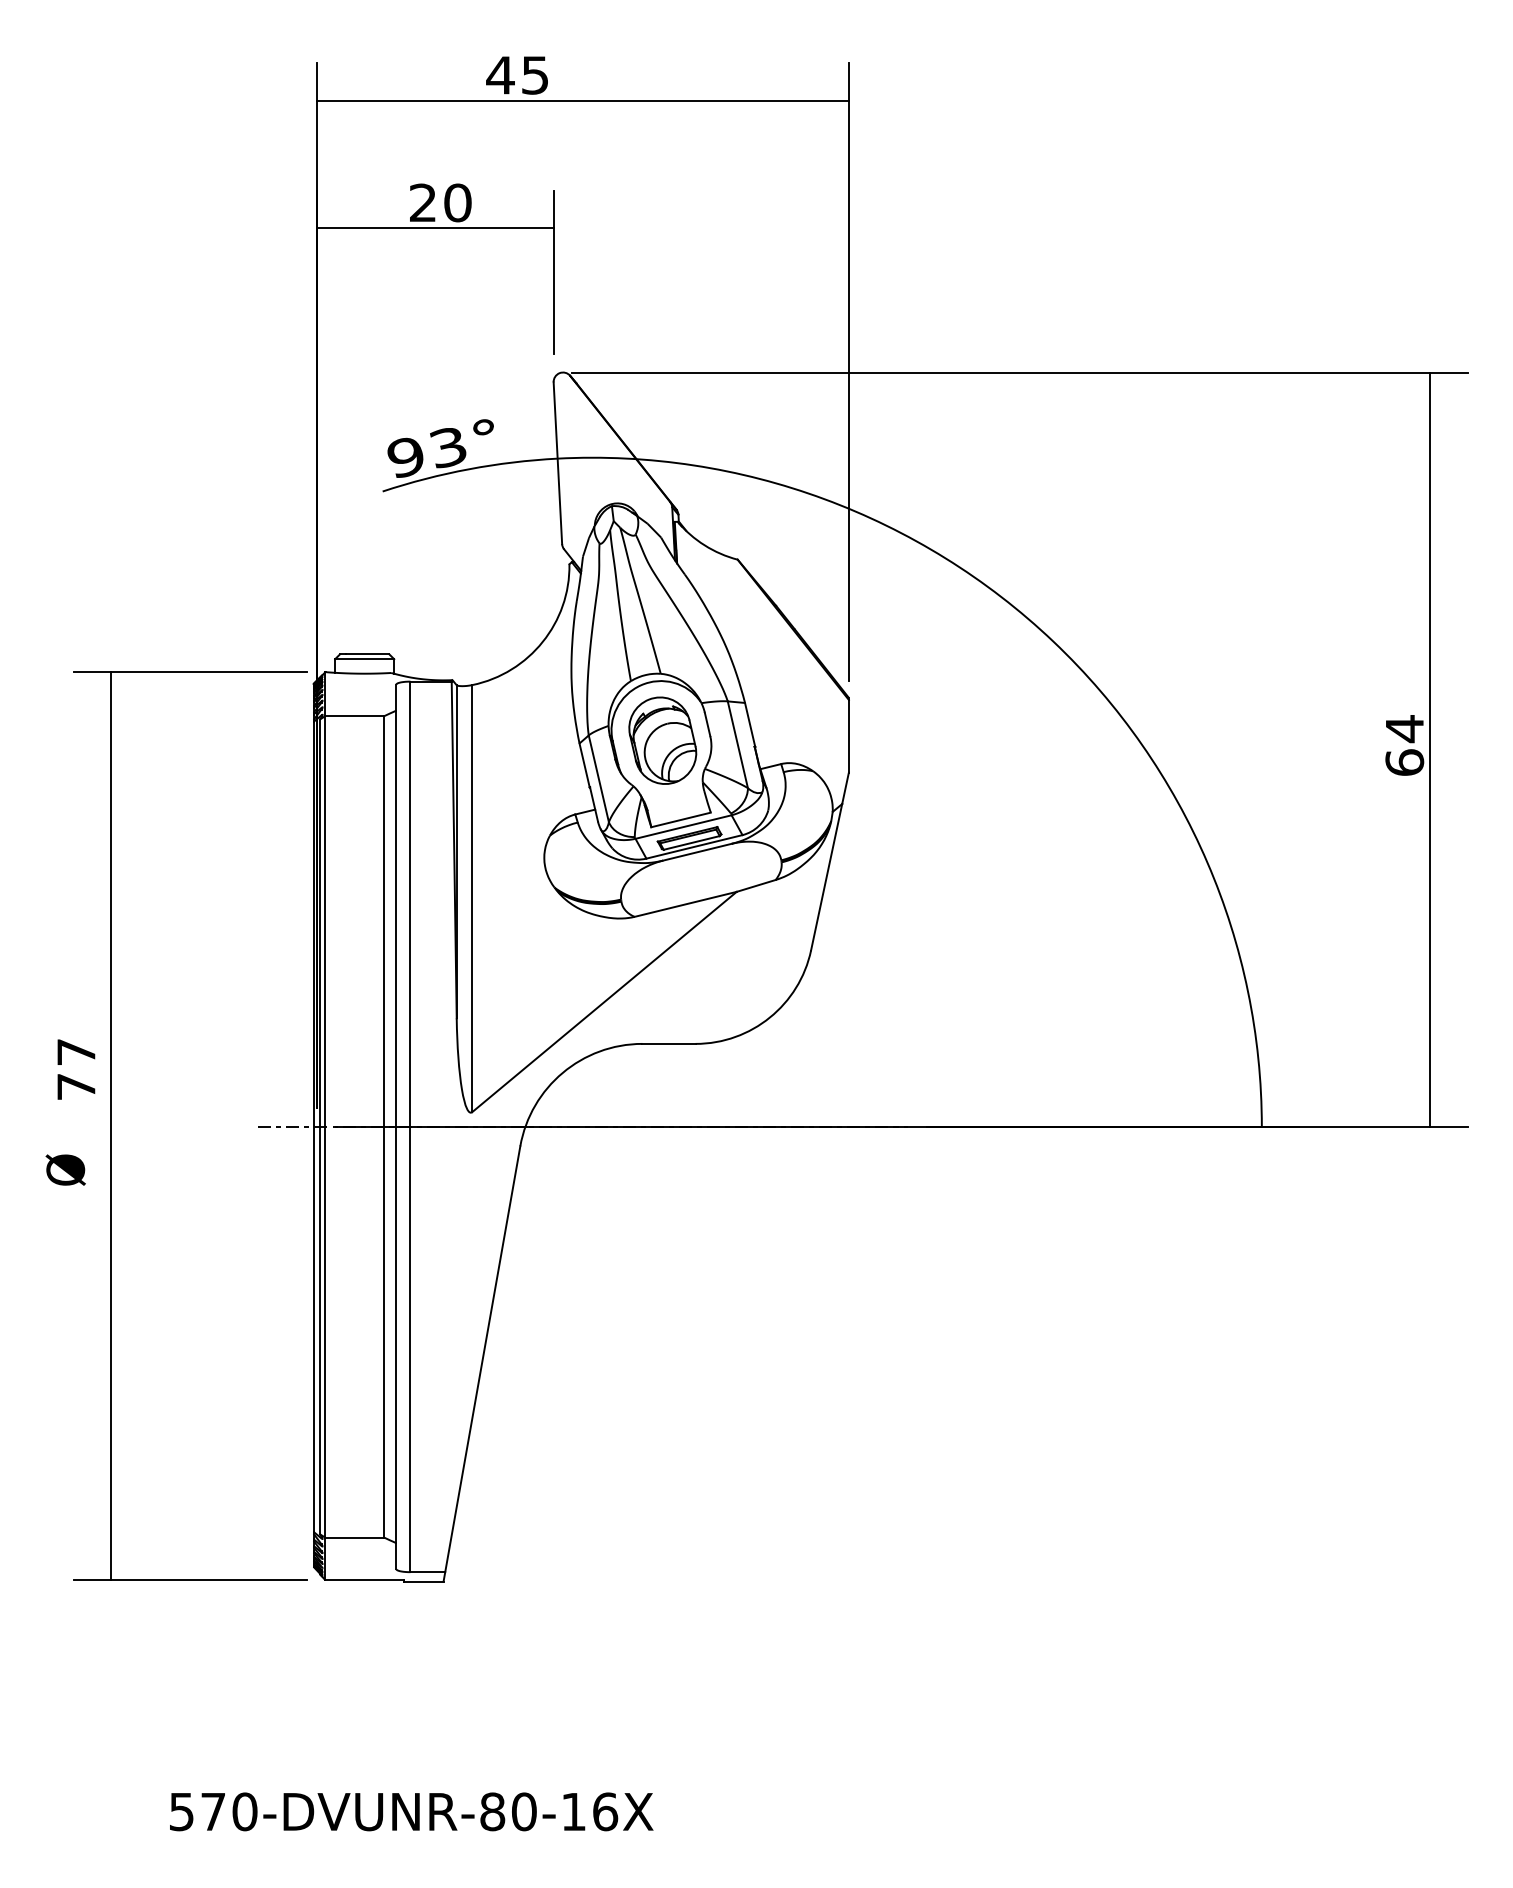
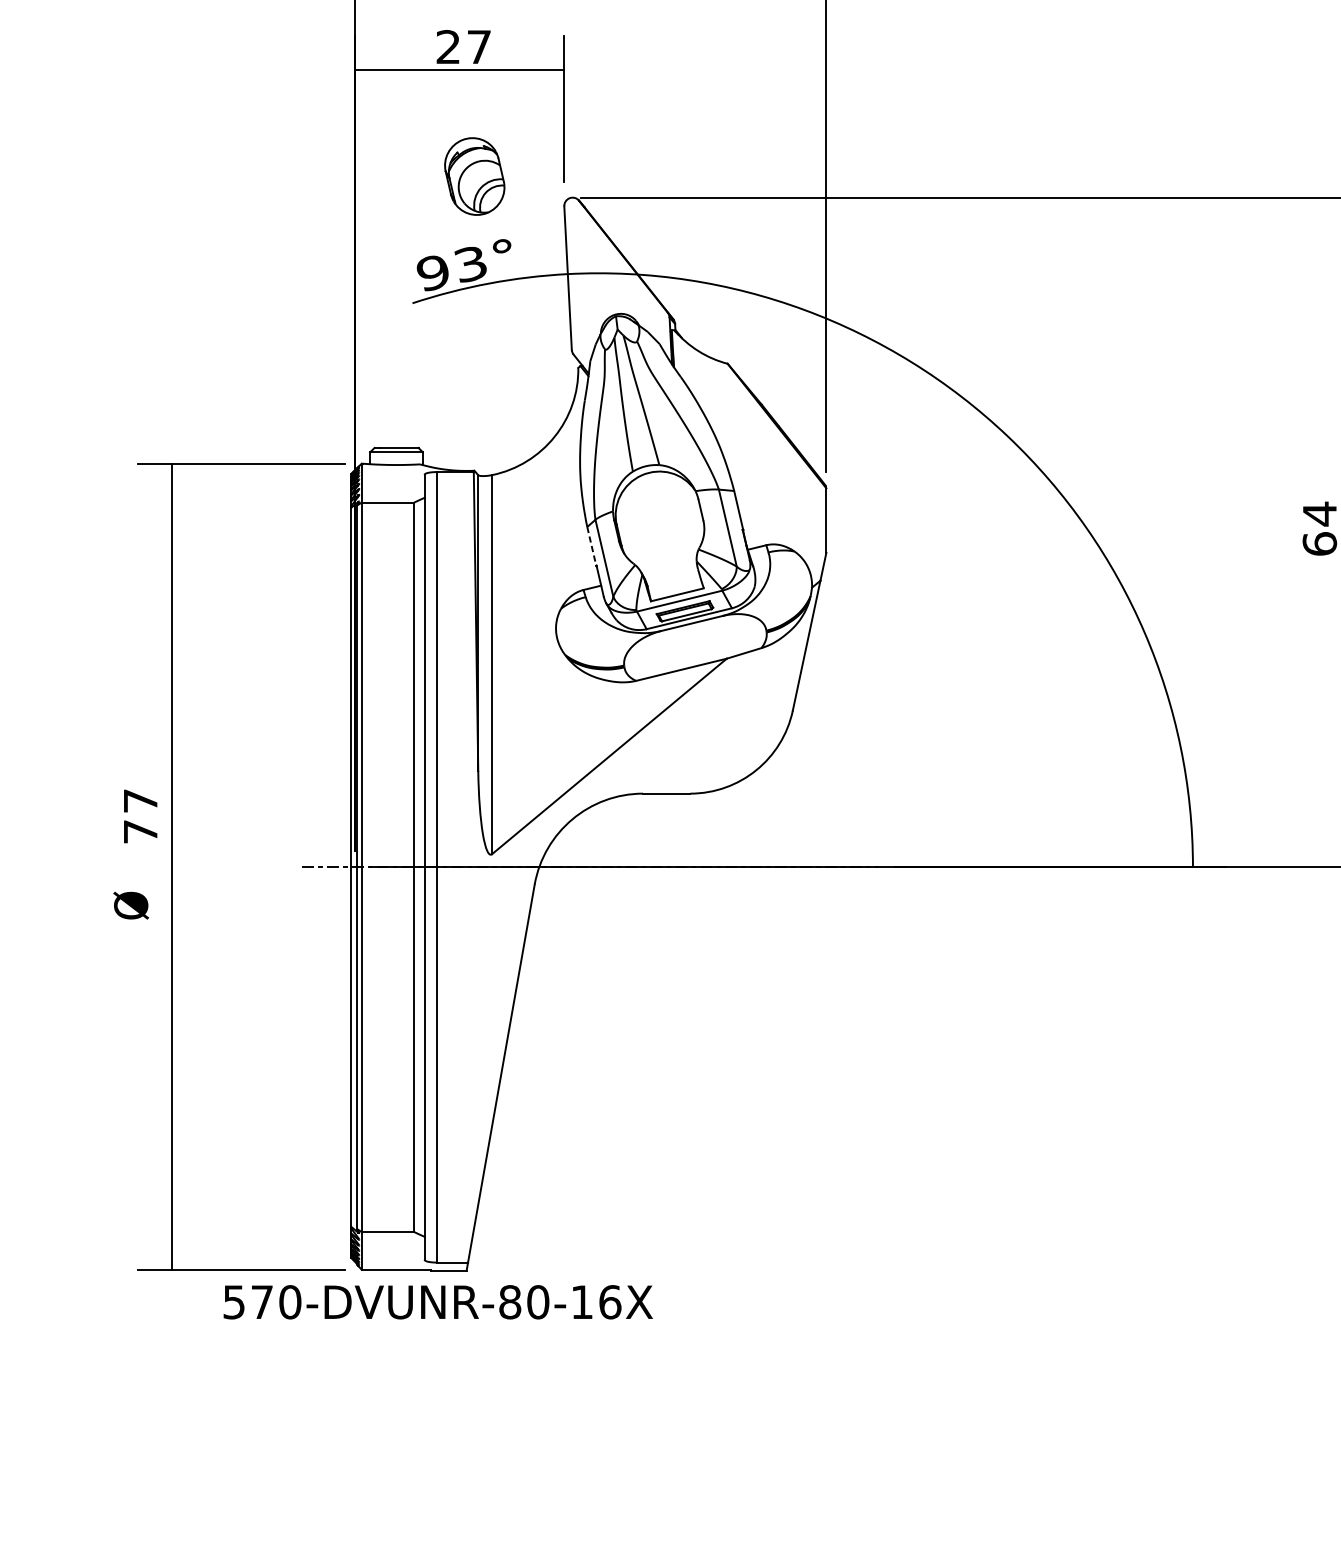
text: (457, 202) -> (478, 46), 20 -> 27
part: (662, 740) -> (474, 176), moved
line: (584, 765) -> (591, 546), solid -> dashed
text: (411, 1811) -> (438, 1301), moved

